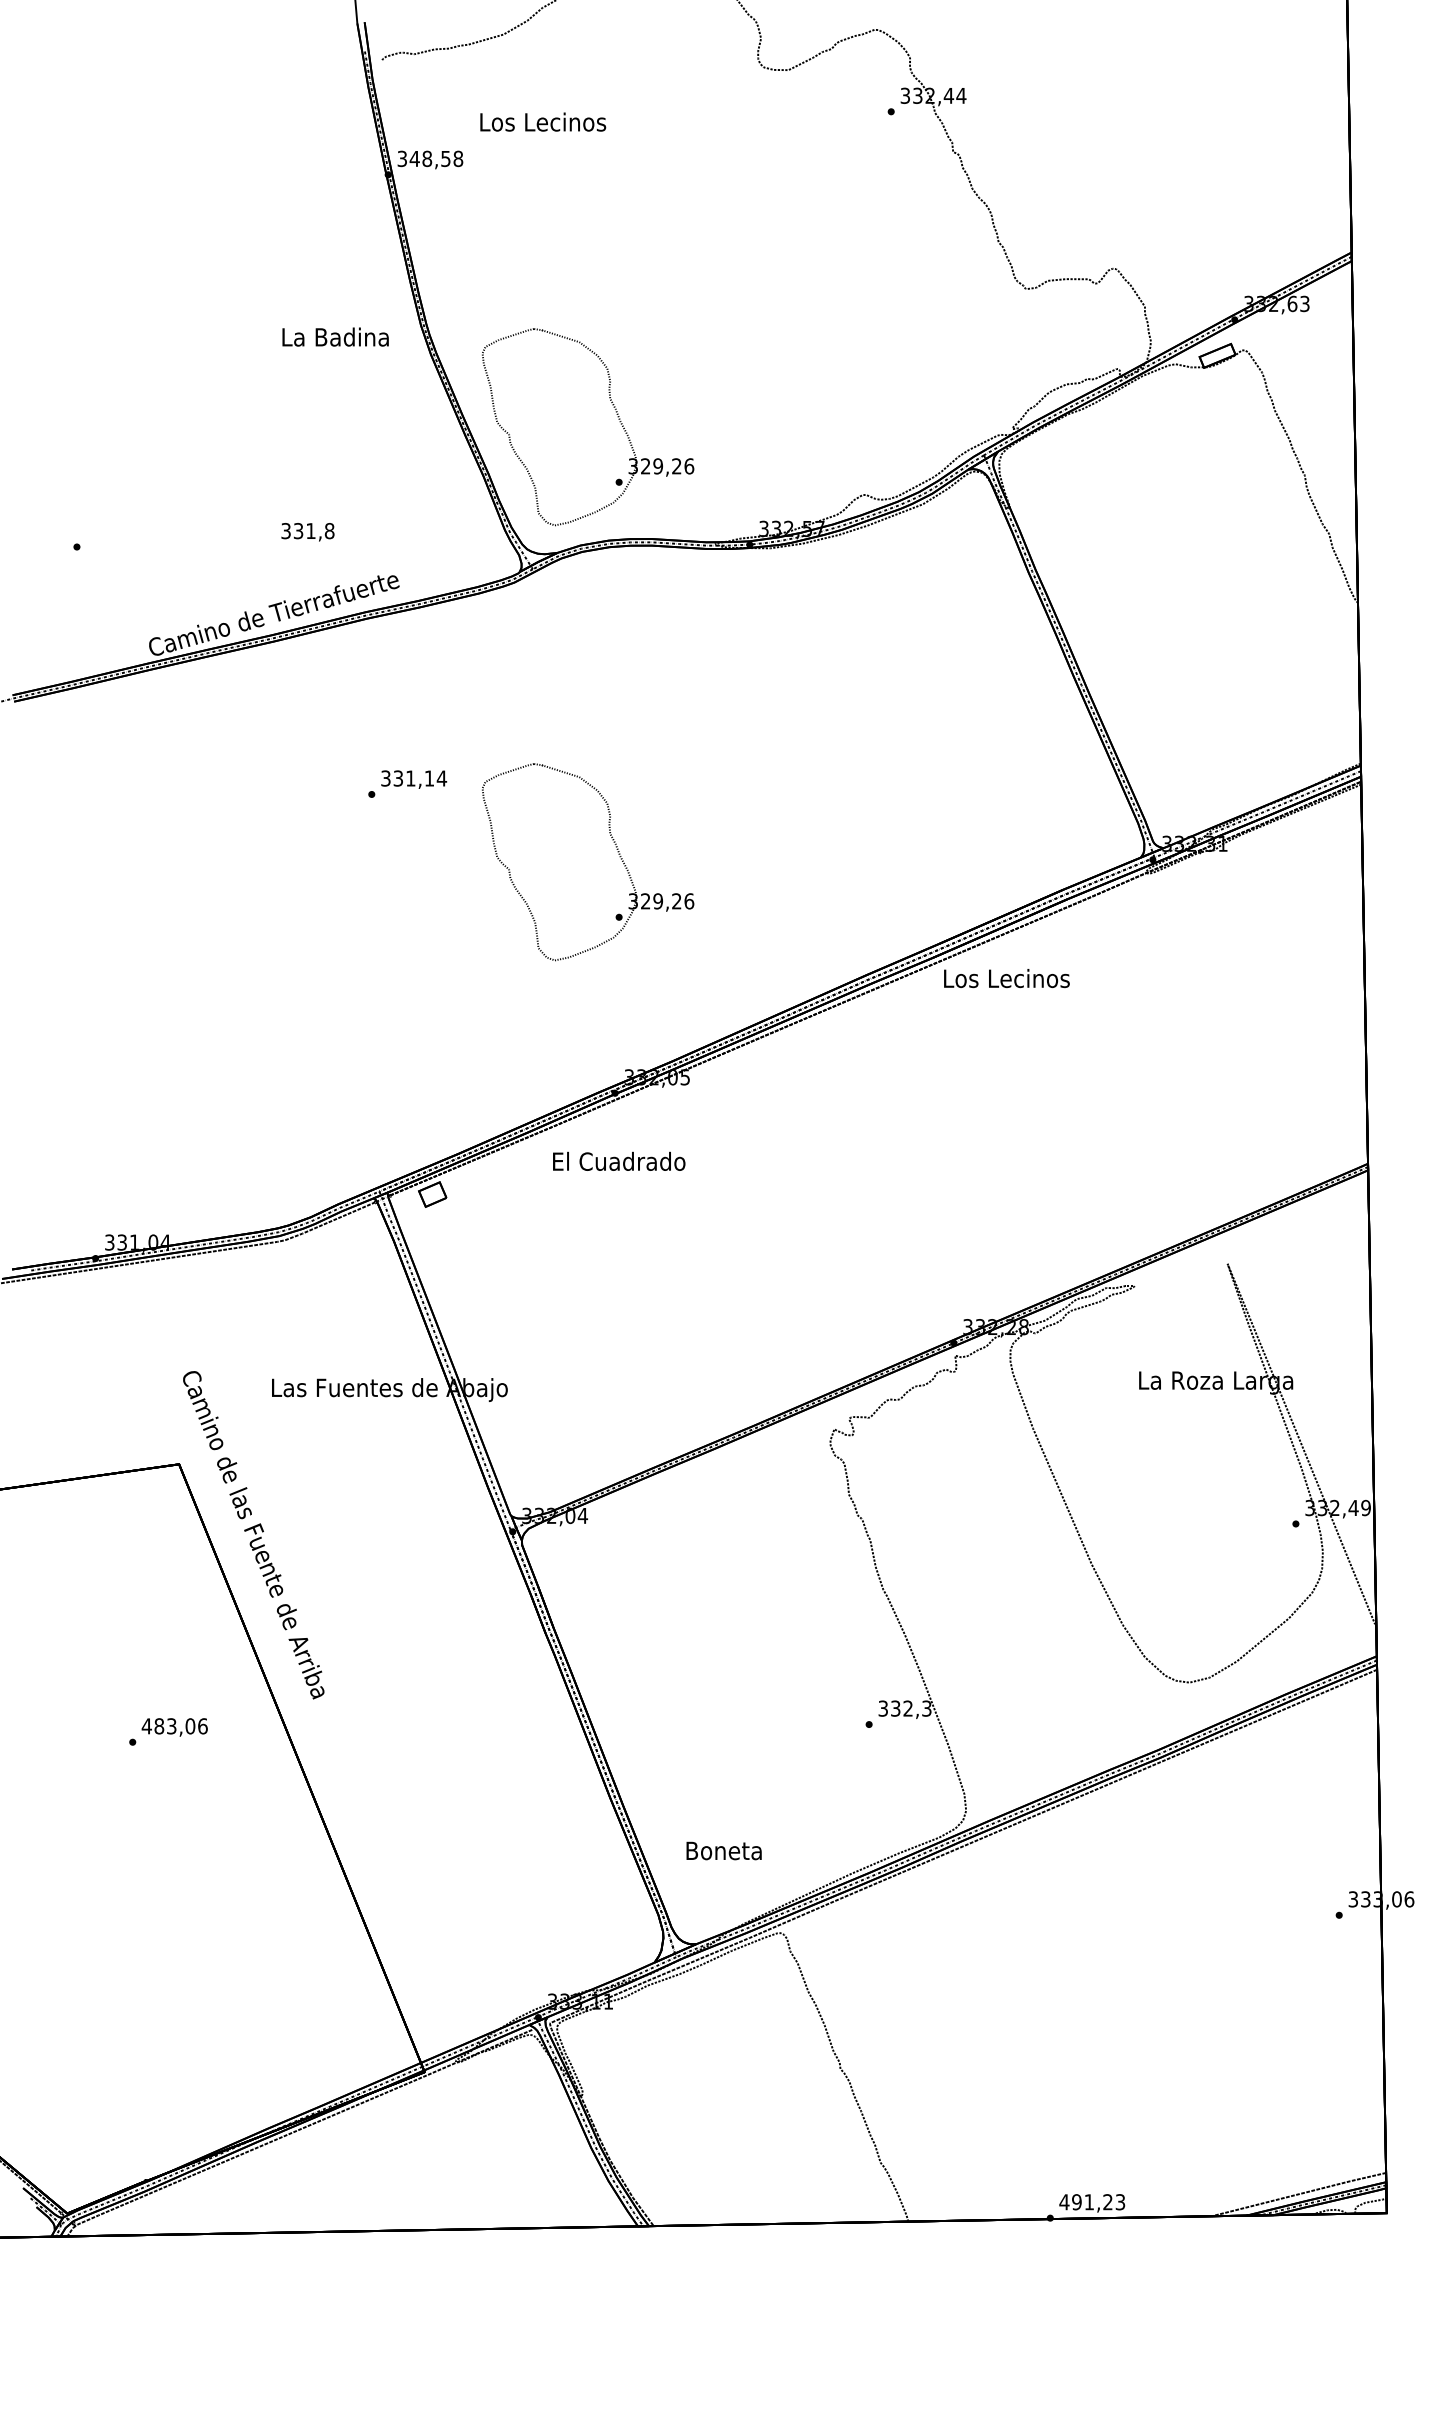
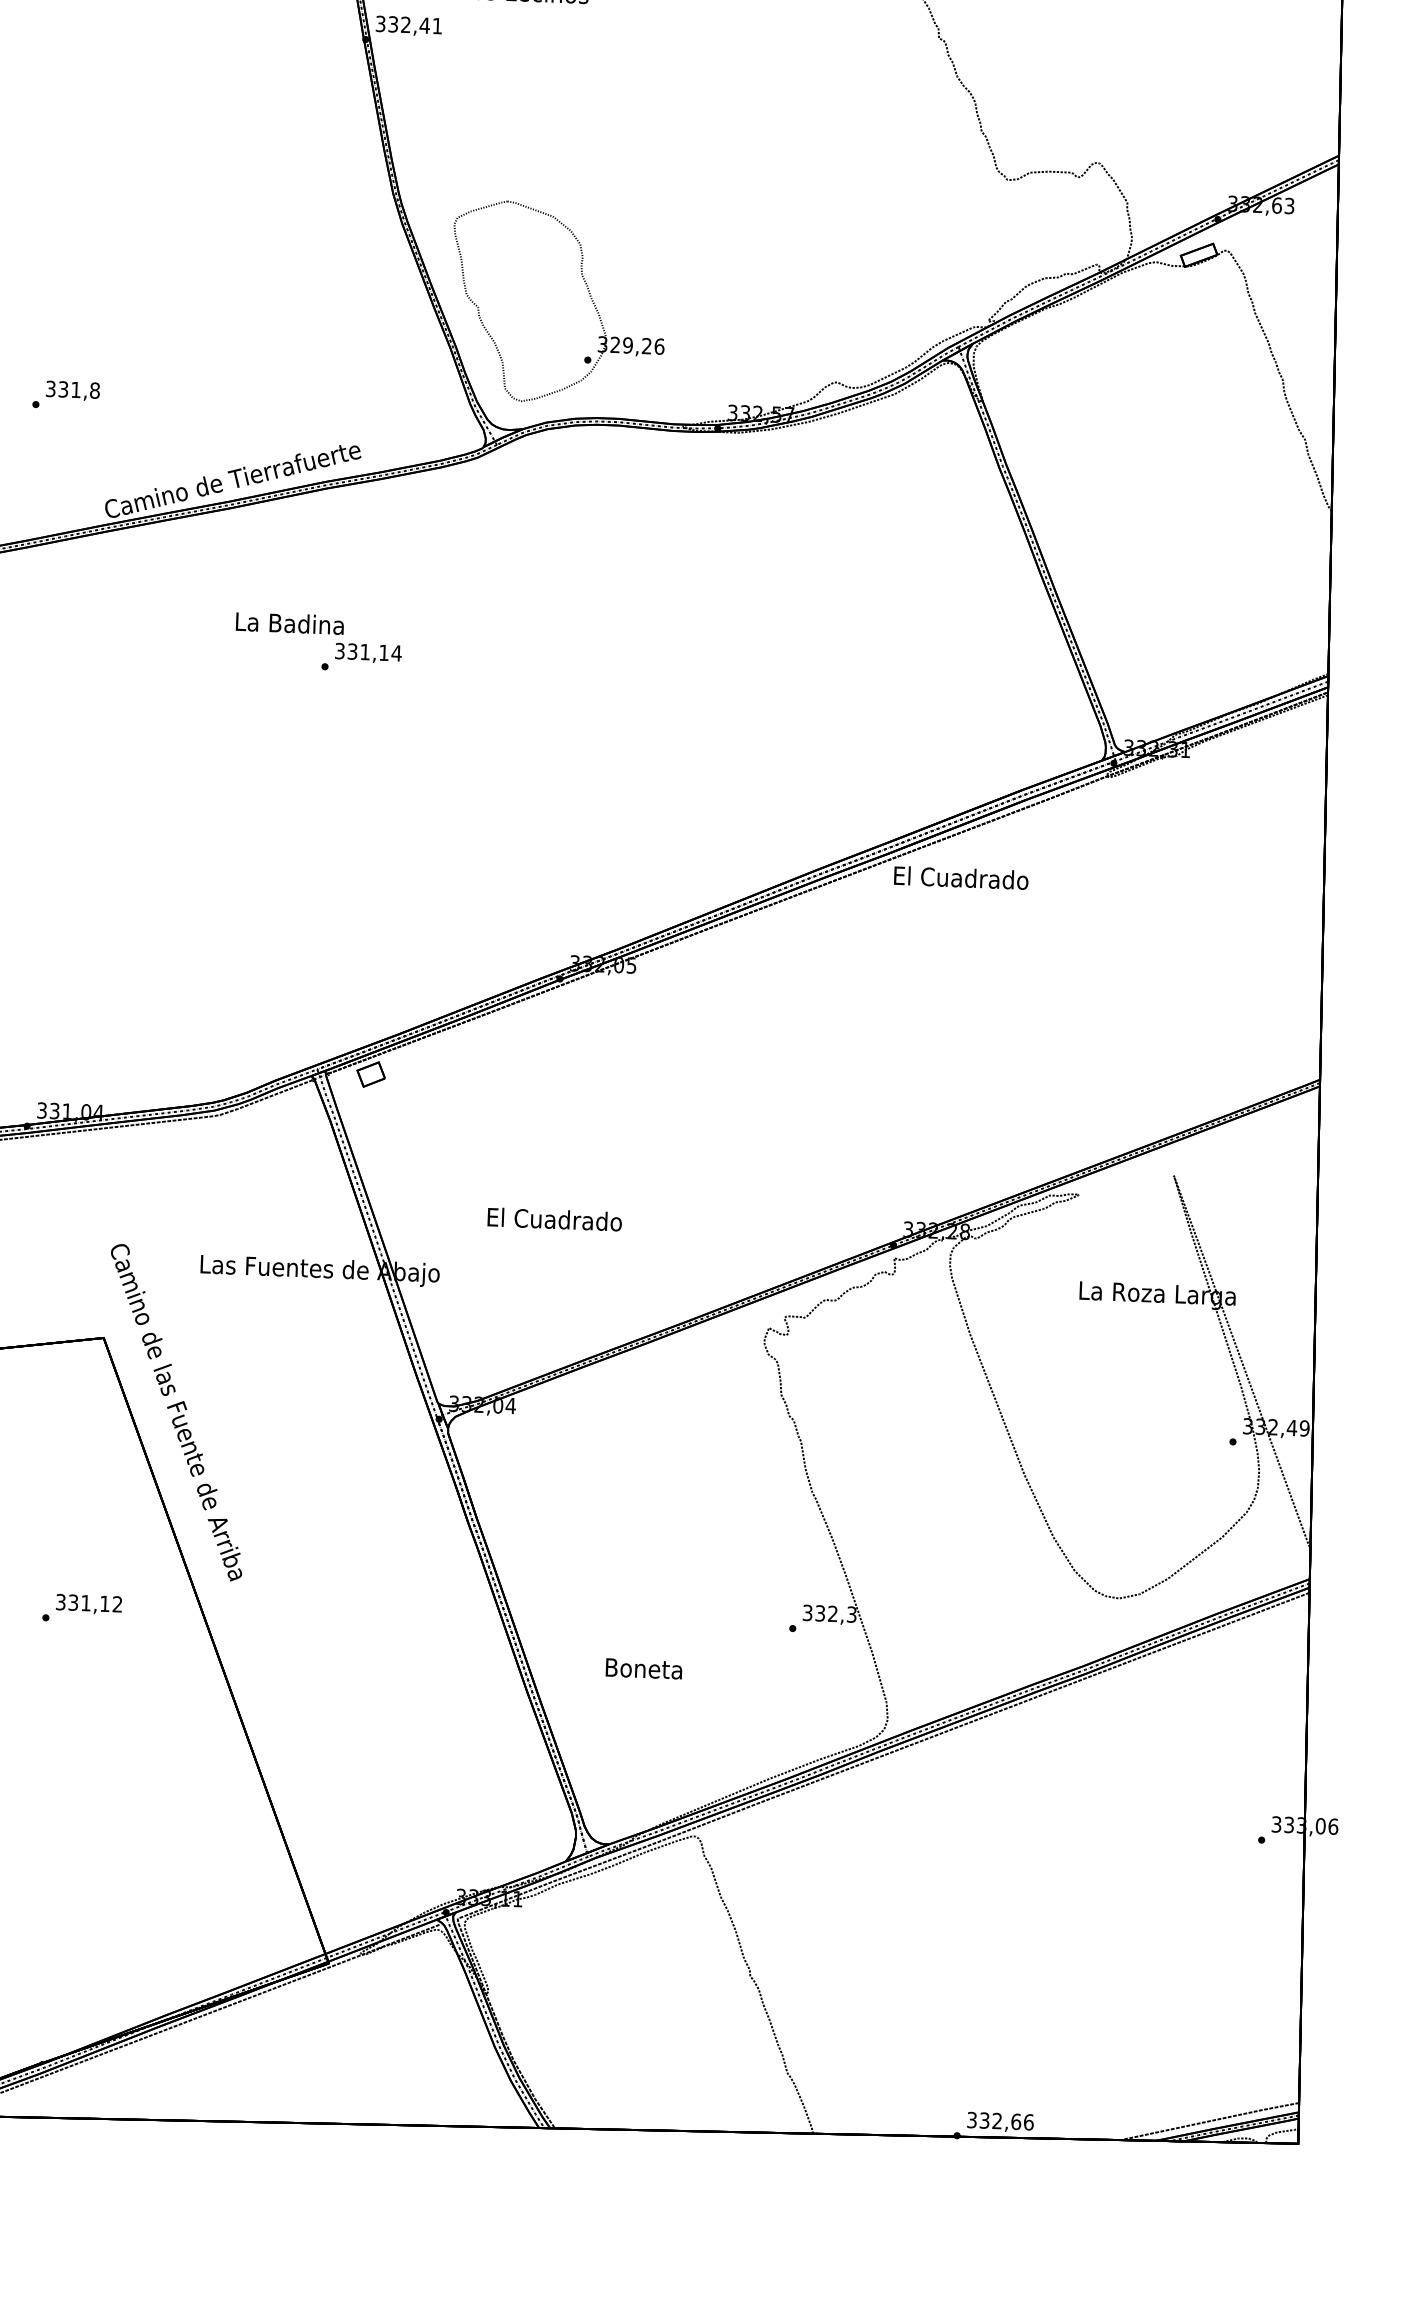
text: (436, 158) -> (415, 24), 348,58 -> 332,41
text: (335, 336) -> (289, 622), moved
text: (307, 532) -> (72, 391), moved
part: (617, 852) -> (571, 735), removed
text: (1006, 978) -> (960, 877), Los Lecinos -> El Cuadrado
text: (619, 1160) -> (555, 1218), moved
text: (174, 1726) -> (88, 1603), 483,06 -> 331,12
text: (723, 1850) -> (643, 1668), moved
text: (1092, 2202) -> (1000, 2121), 491,23 -> 332,66

